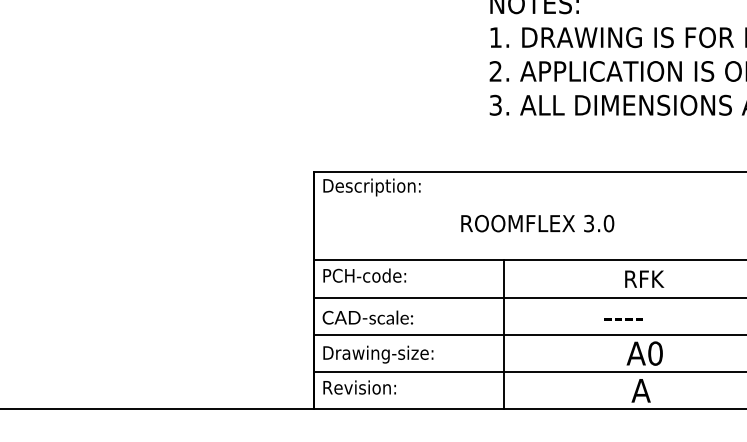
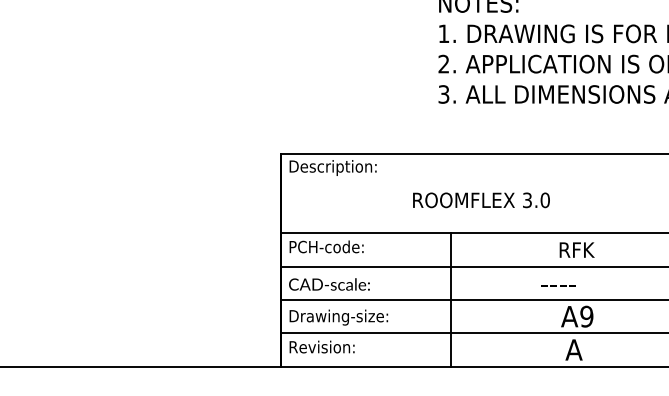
text: (655, 353) -> (586, 316), A0 -> A9

